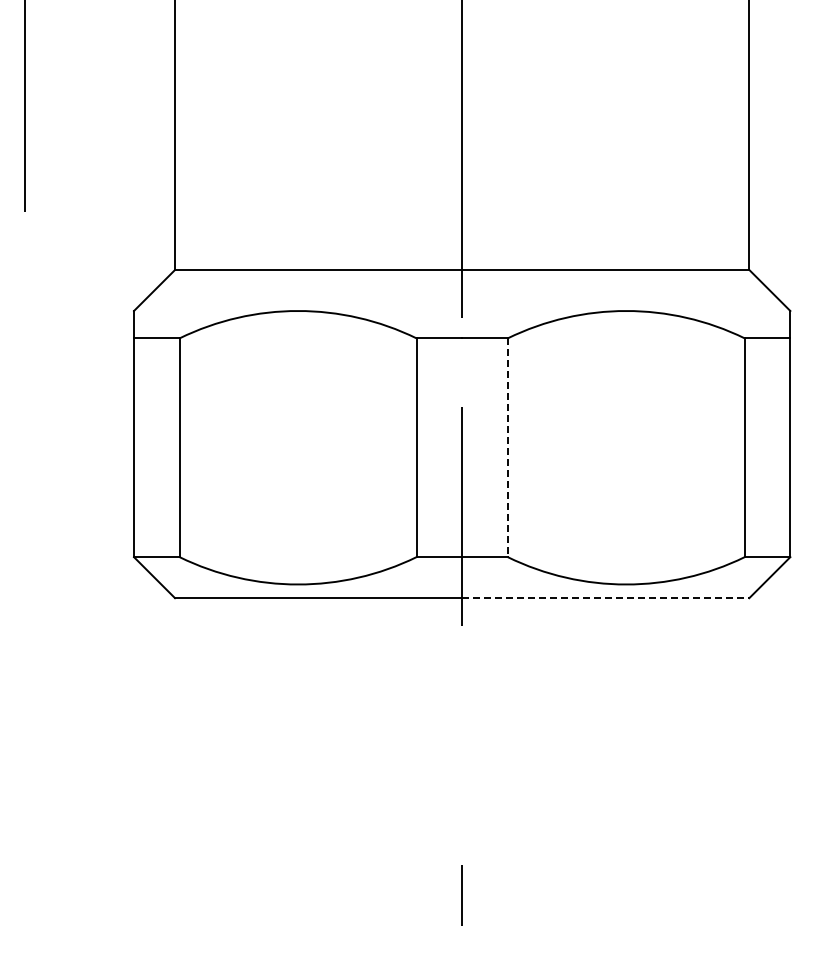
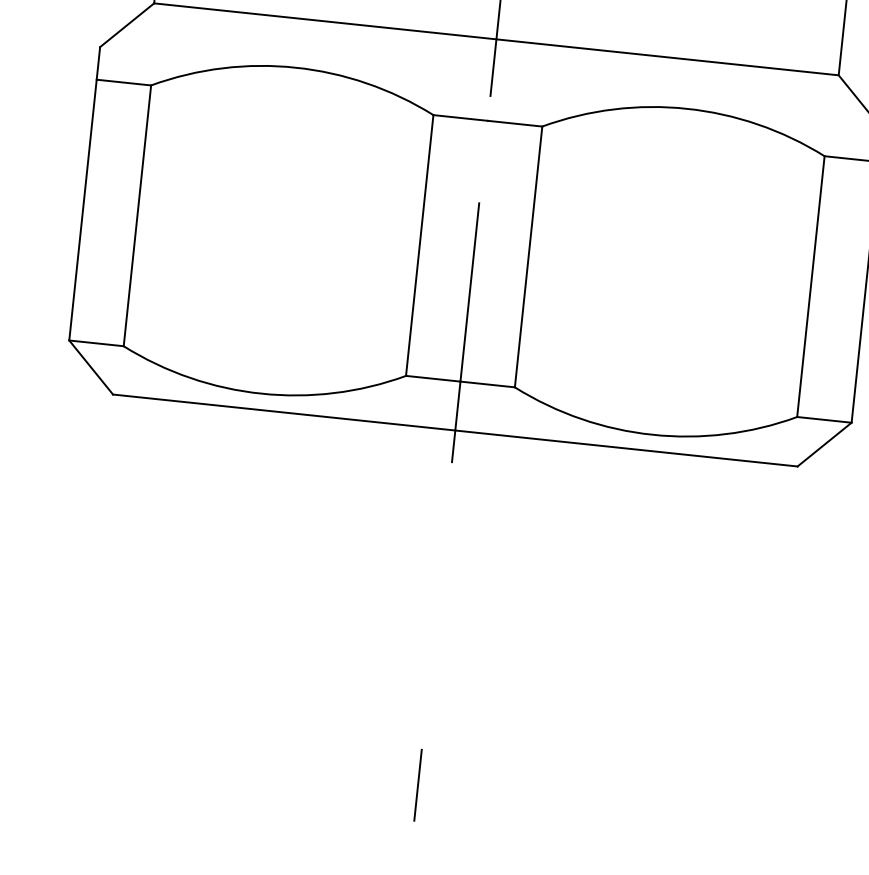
line: (507, 448) -> (528, 257), dashed -> solid
line: (605, 598) -> (626, 448), dashed -> solid

